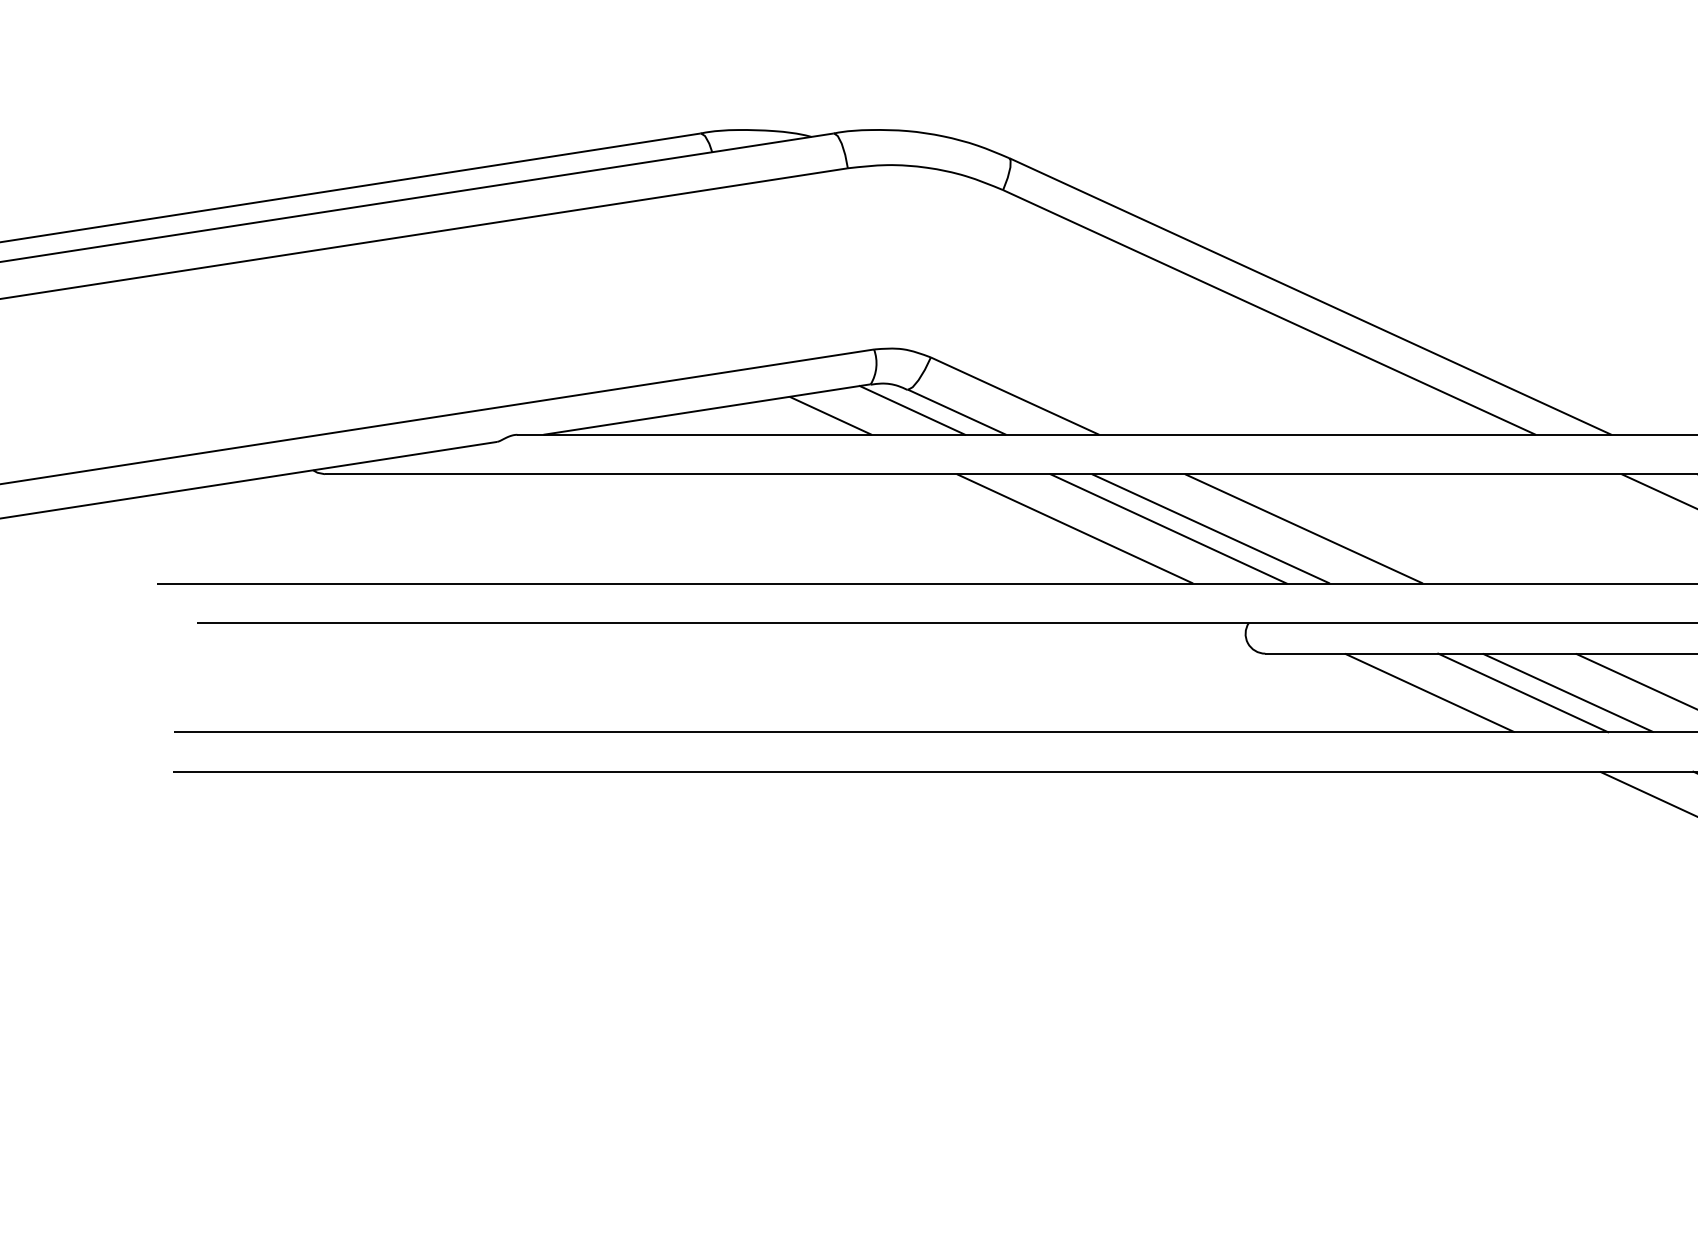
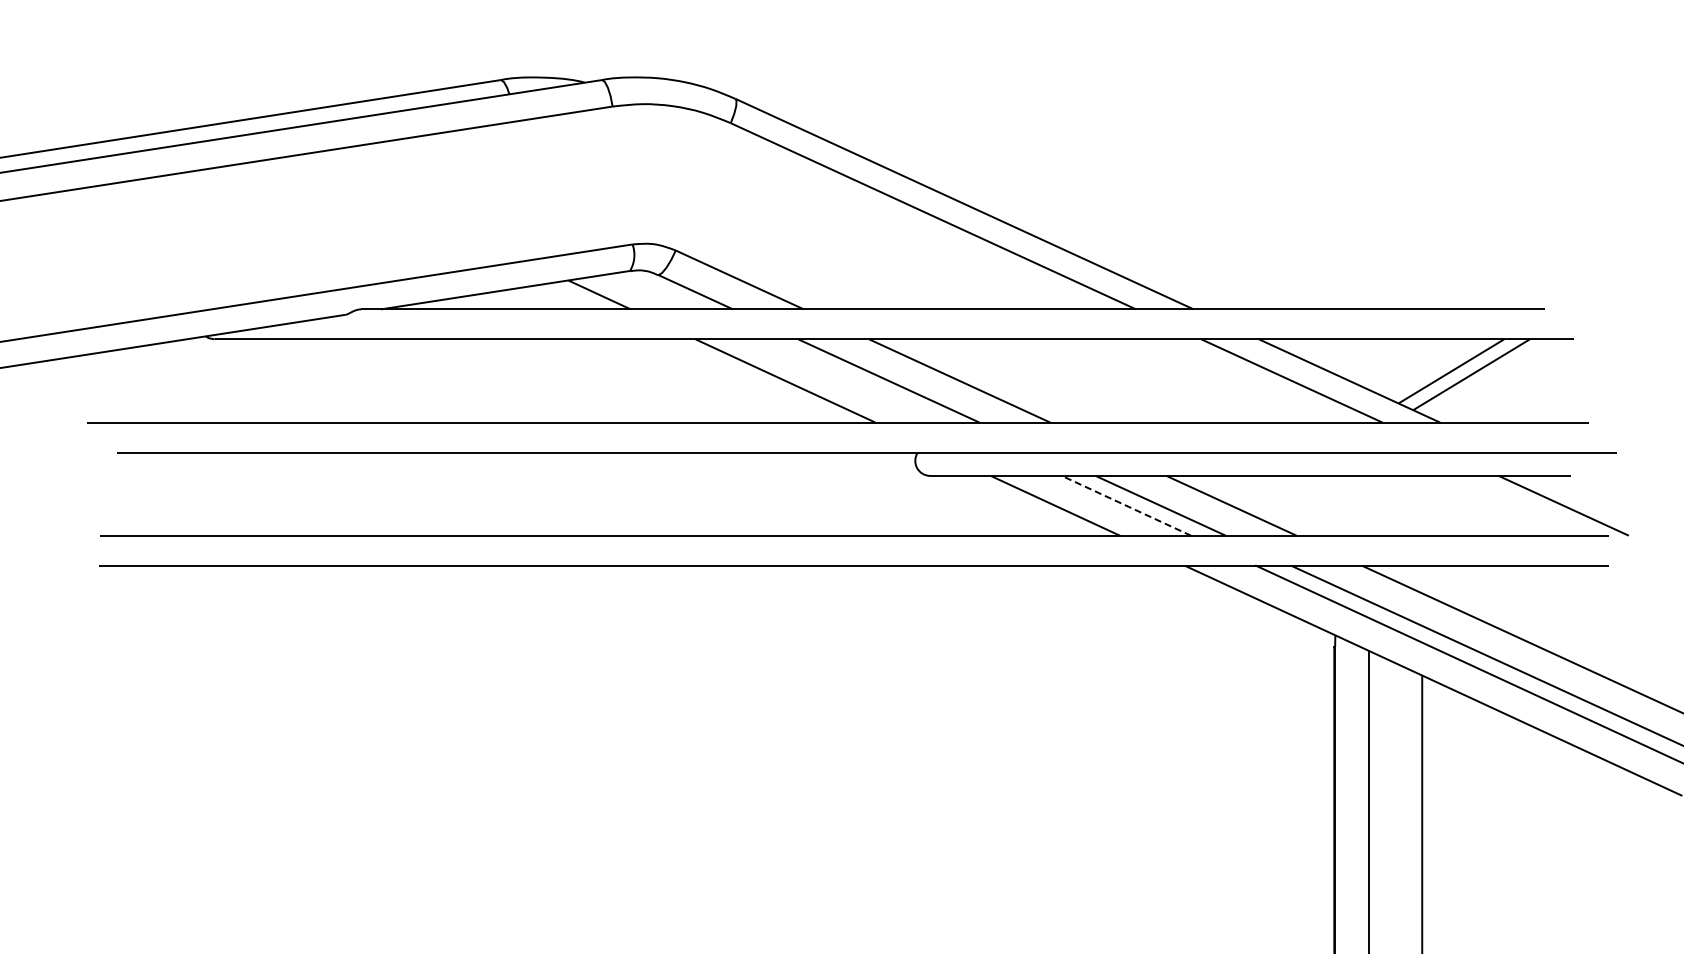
line: (912, 409) -> (661, 290), removed
line: (1168, 528) -> (856, 380), removed
line: (1523, 692) -> (1126, 505), solid -> dashed

